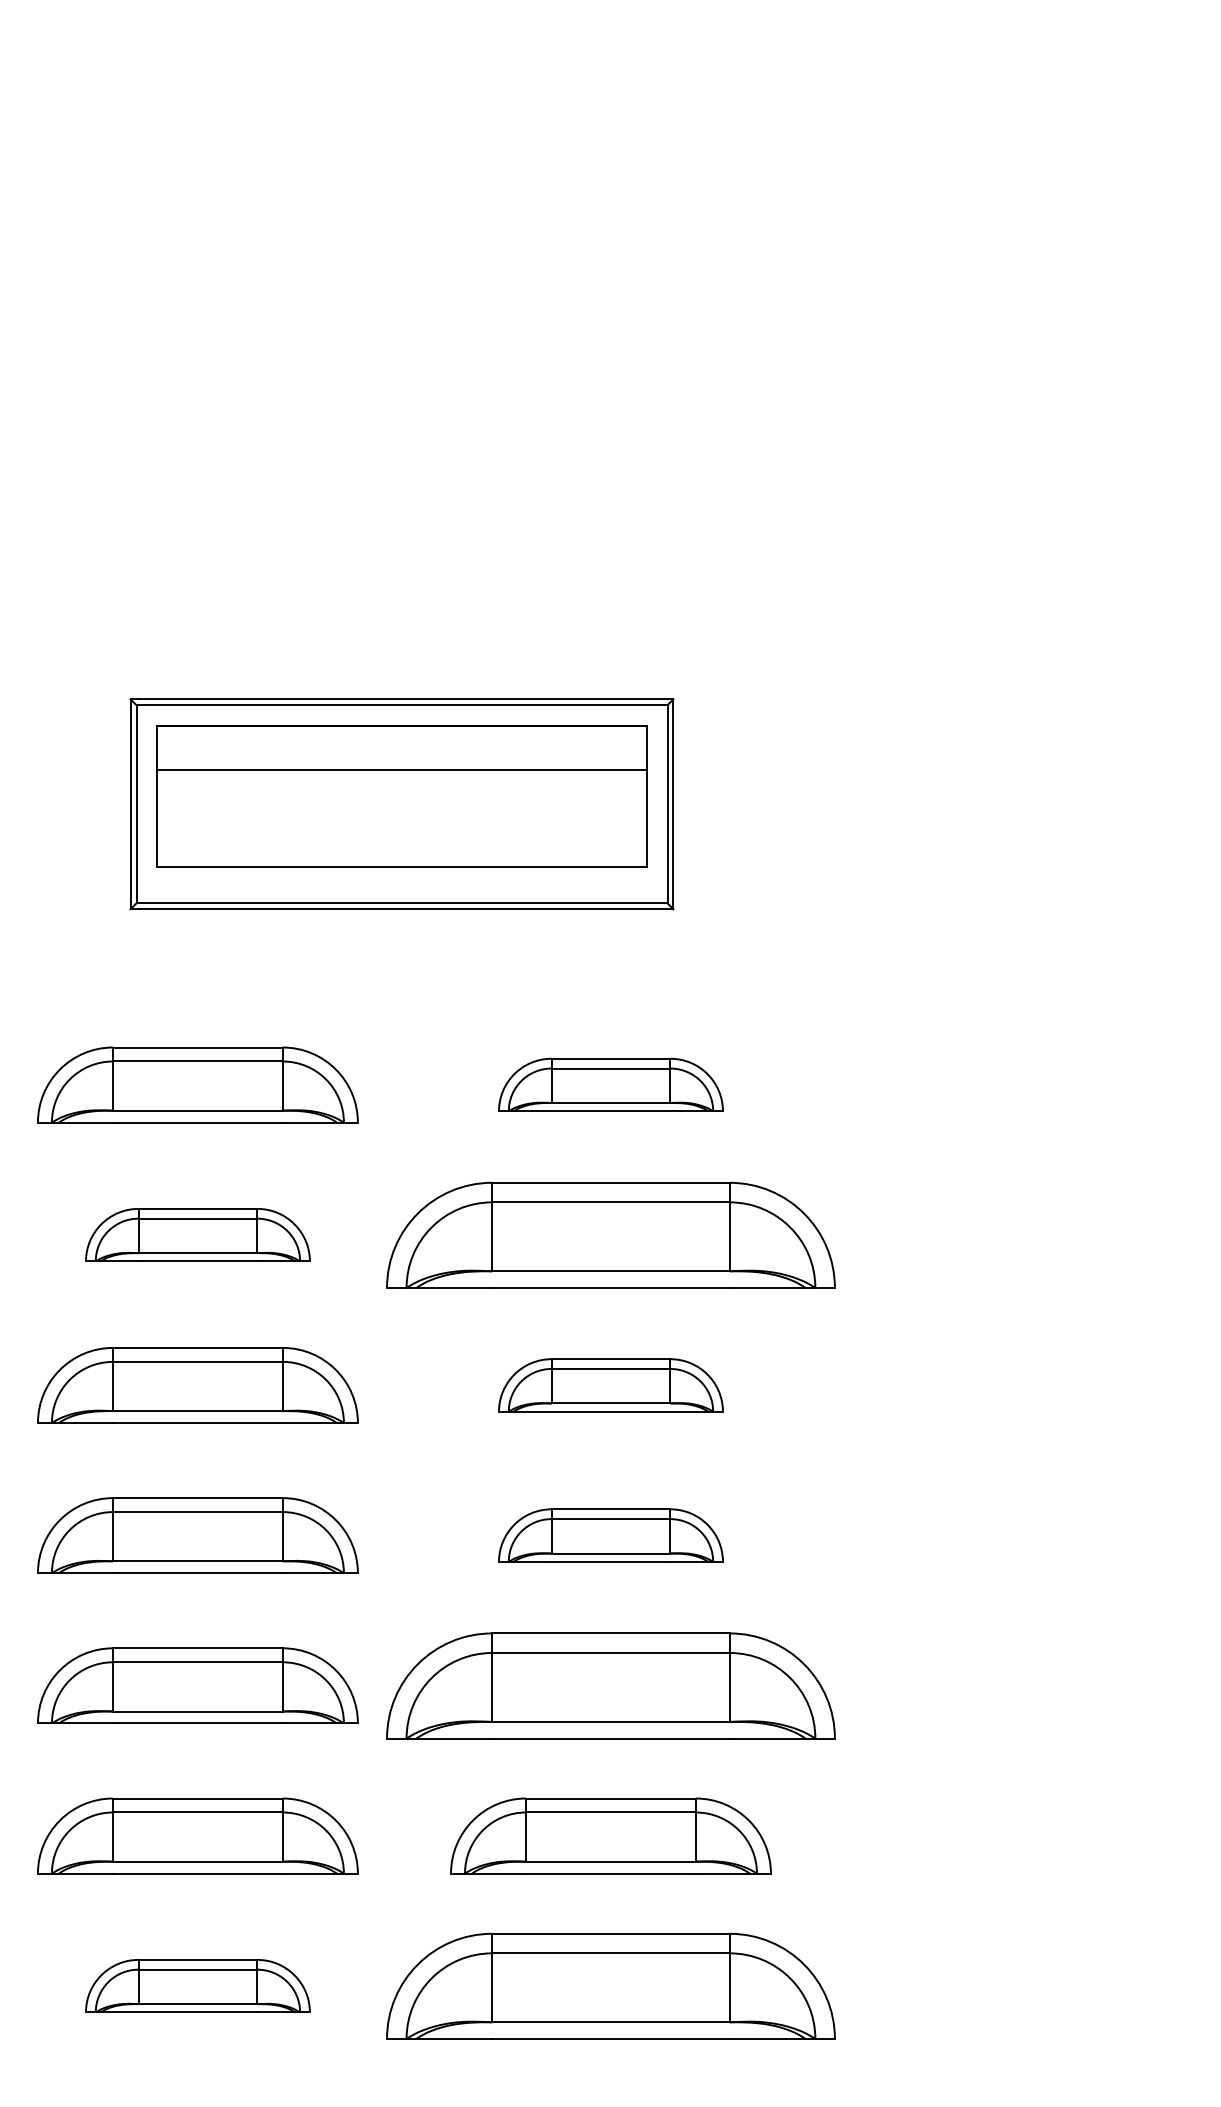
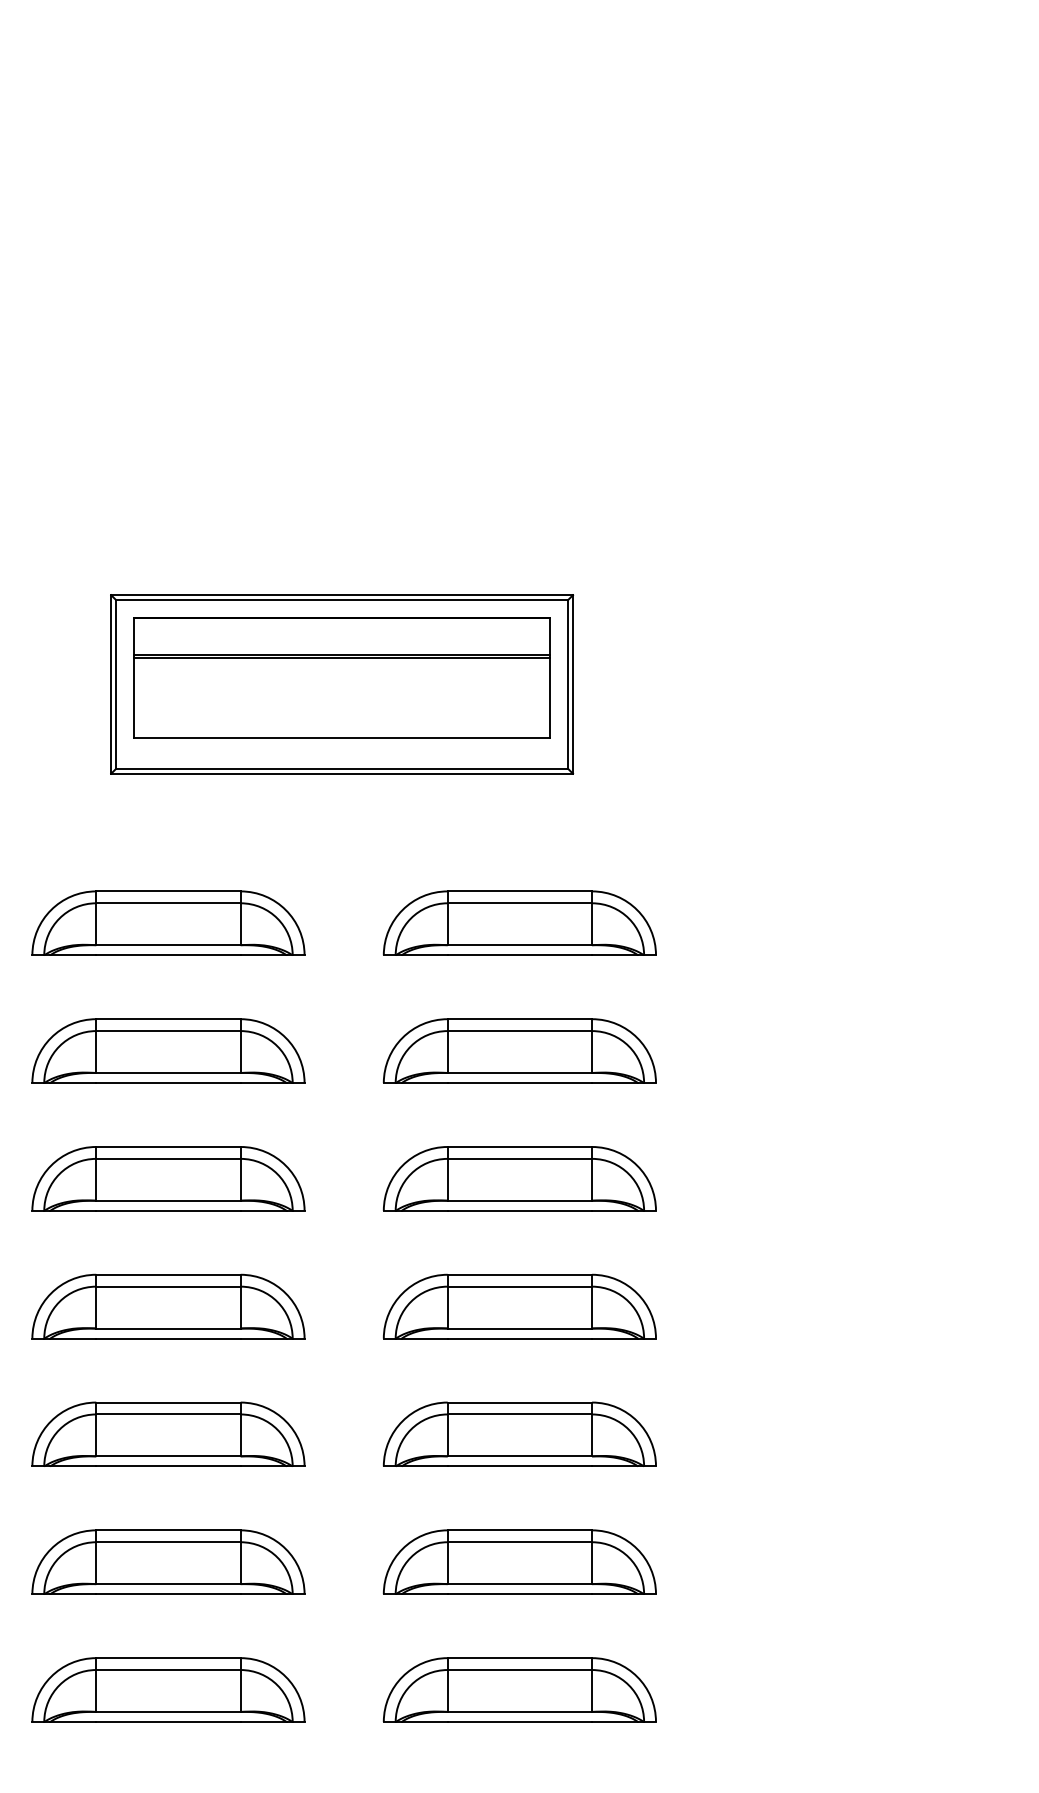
line: (401, 773) -> (341, 658), added
part: (610, 1084) -> (519, 922), size x1.43
part: (197, 1234) -> (168, 1050), size x1.43
part: (610, 1234) -> (519, 1050), size x0.71
part: (610, 1385) -> (519, 1178), size x1.43
part: (610, 1535) -> (519, 1306), size x1.43
part: (610, 1685) -> (519, 1434), size x0.71
part: (197, 1985) -> (168, 1689), size x1.43
part: (610, 1985) -> (519, 1689), size x0.71

